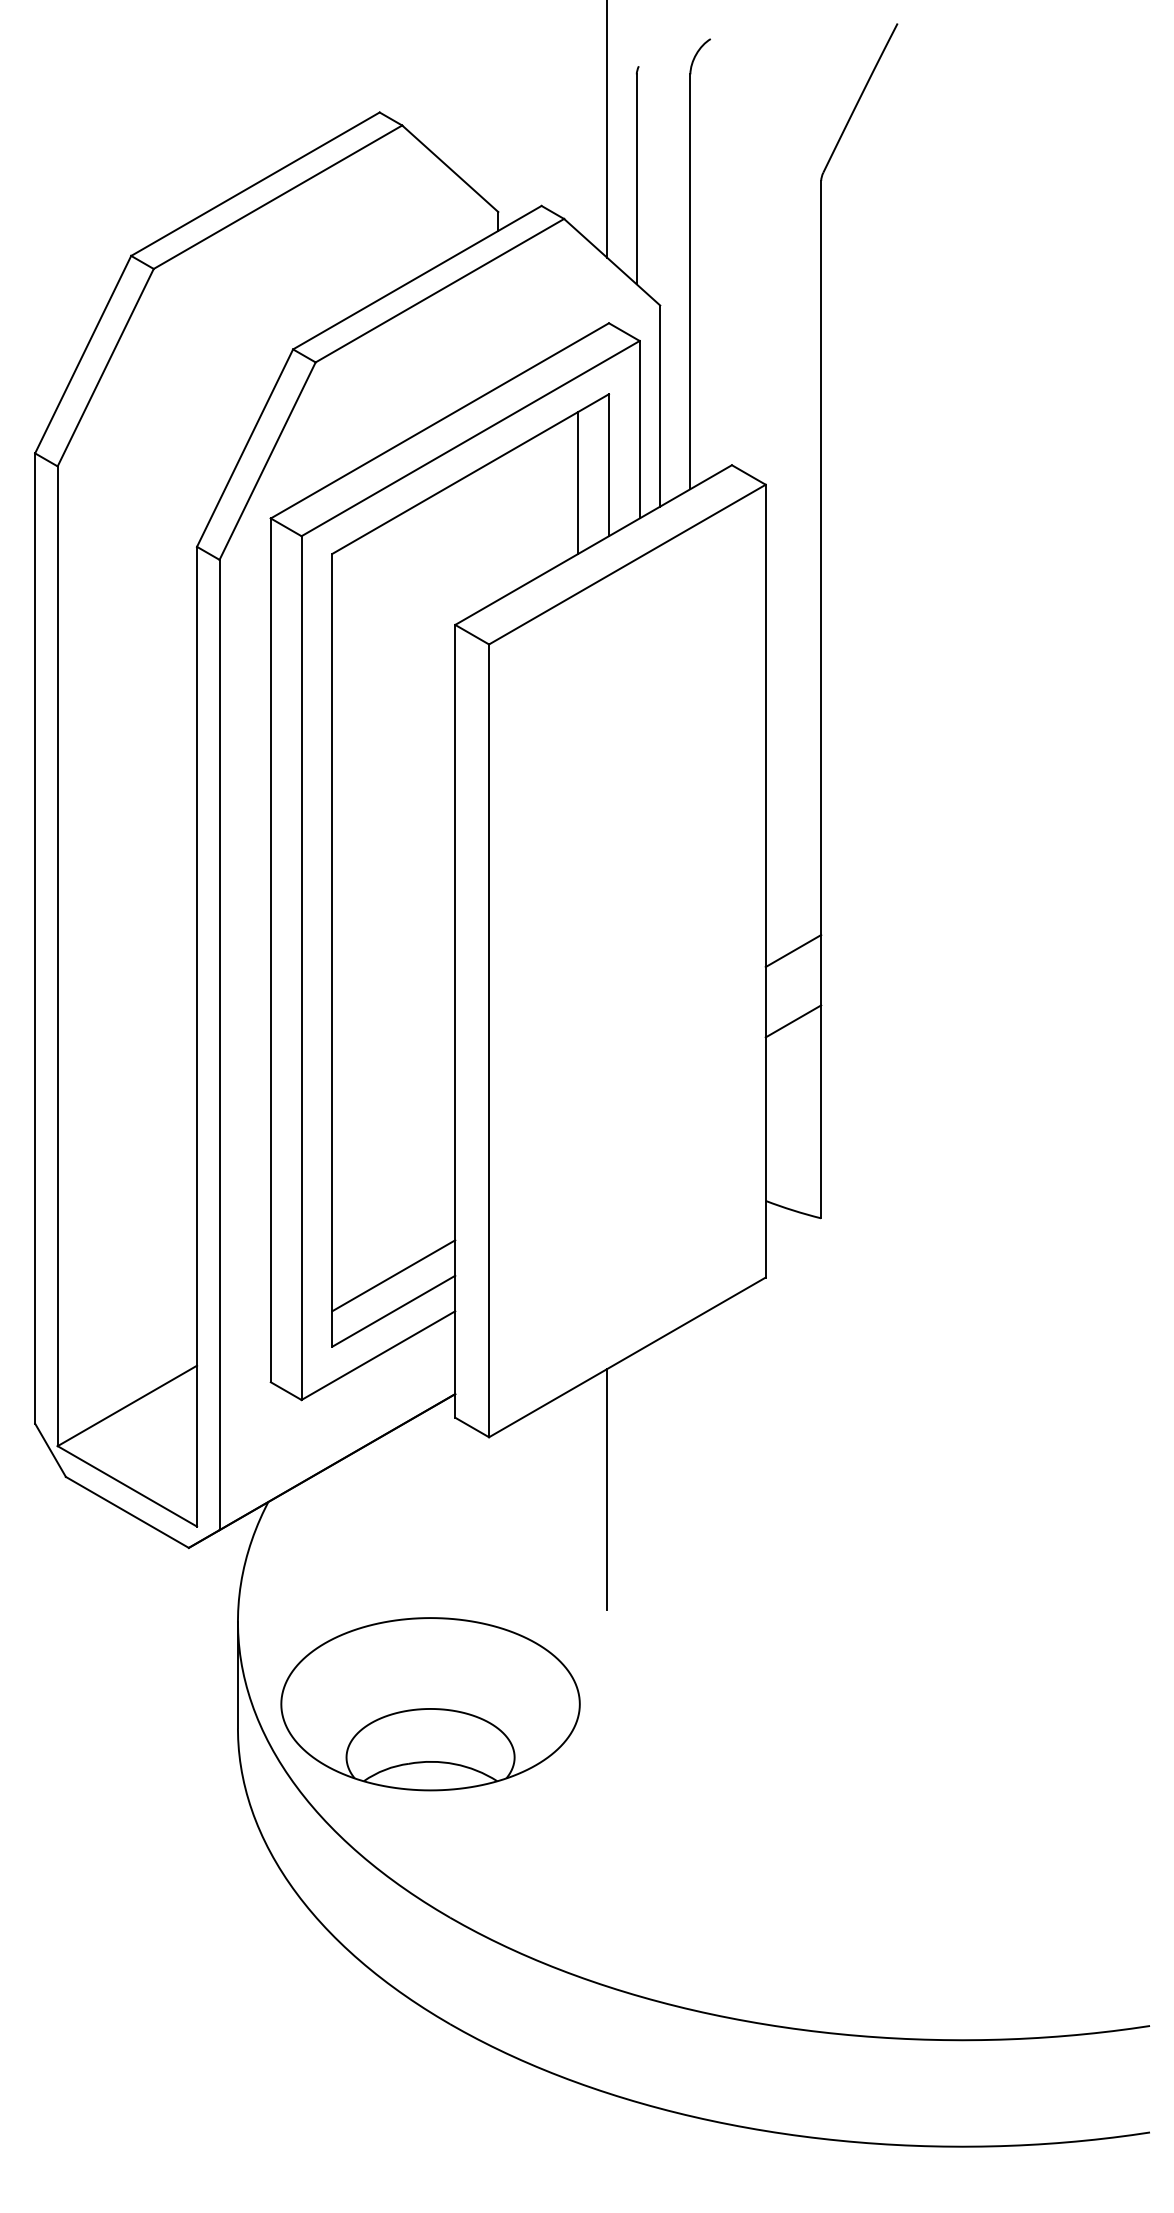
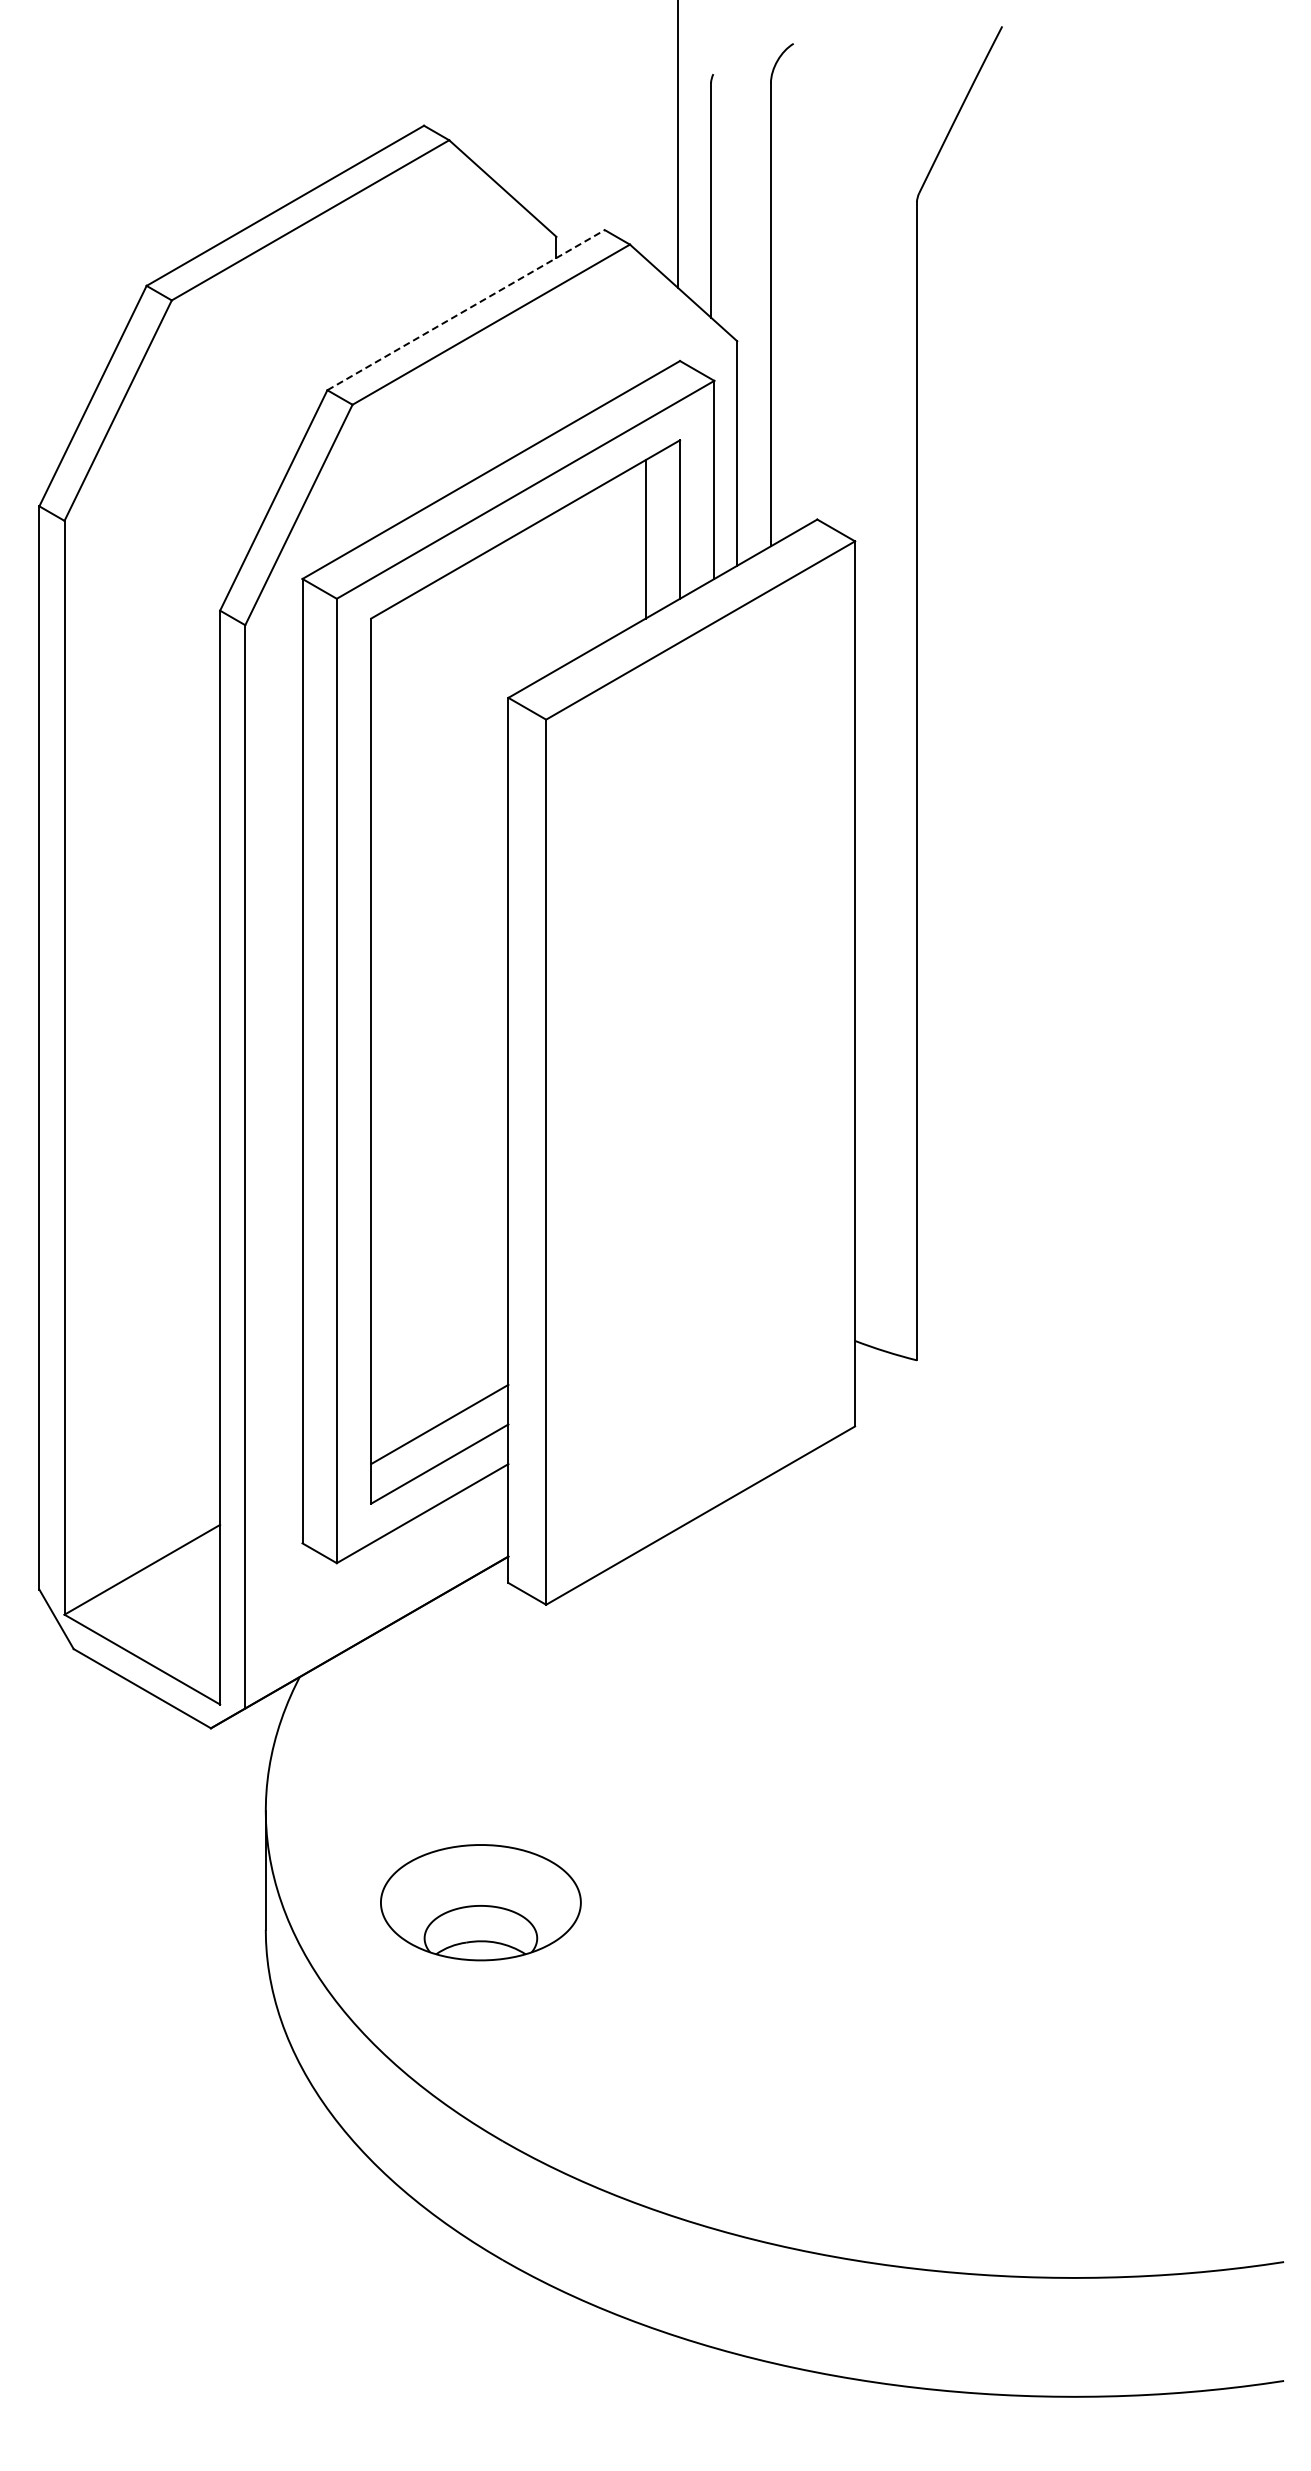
line: (417, 277) -> (466, 309), solid -> dashed
line: (793, 950) -> (886, 1061), removed
line: (793, 1021) -> (886, 1140), removed
line: (607, 1488) -> (678, 1662), removed
part: (430, 1703) -> (480, 1902), size x0.6

